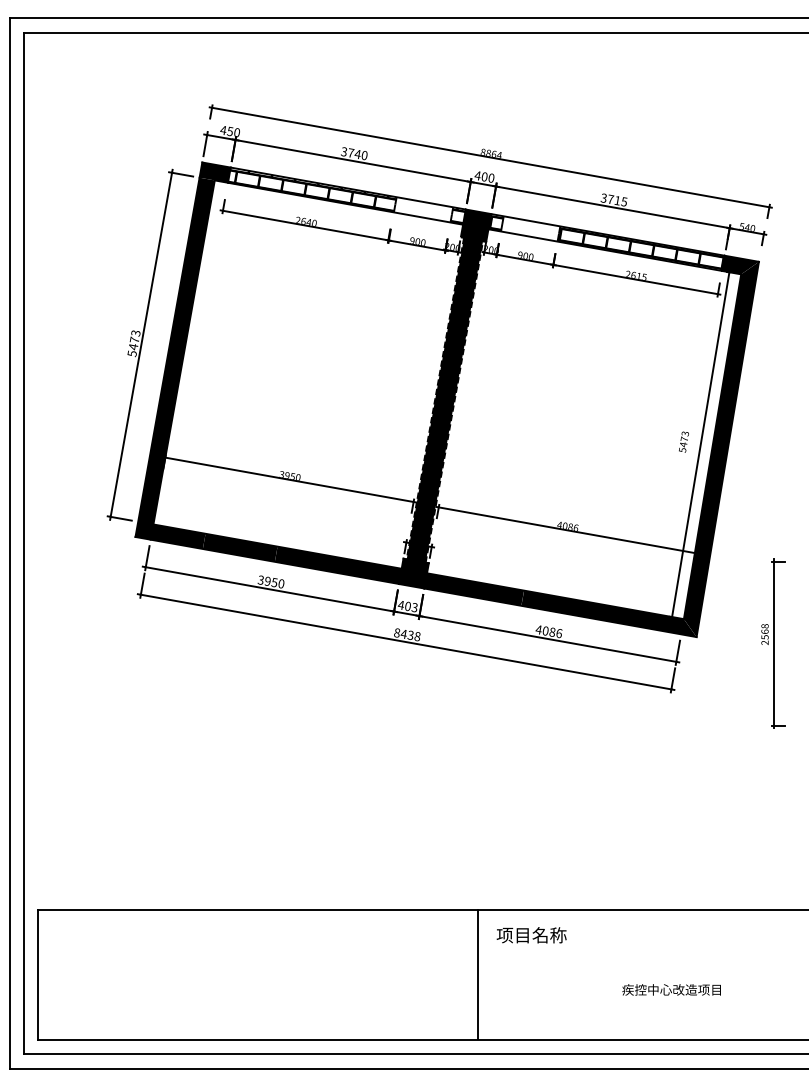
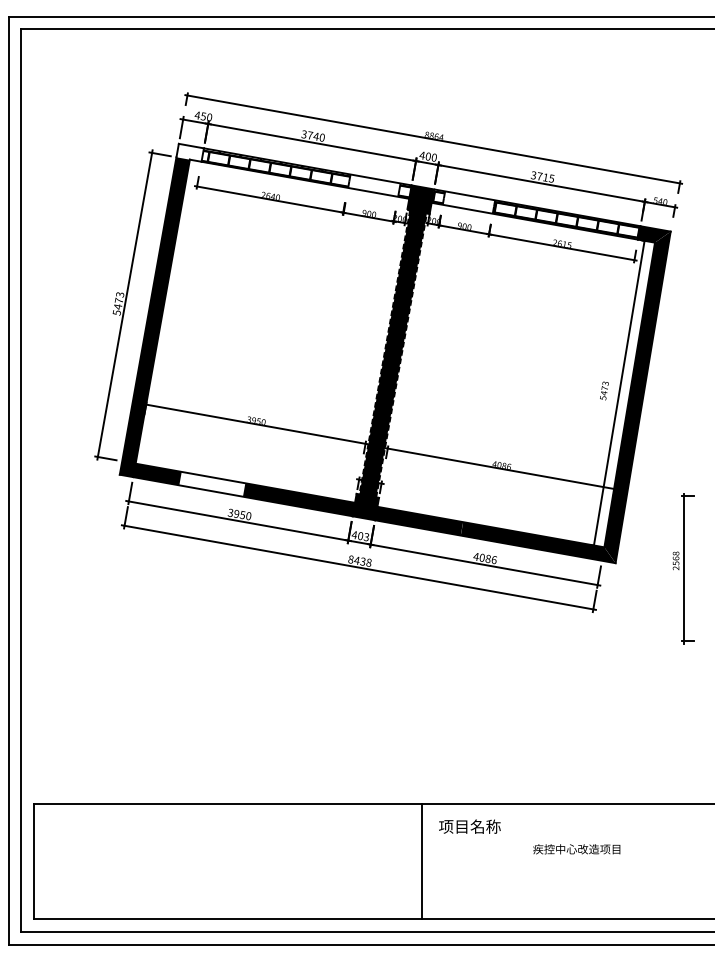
fill: (214, 172) -> (189, 152), removed
fill: (239, 547) -> (211, 484), removed
text: (671, 989) -> (576, 848), moved

